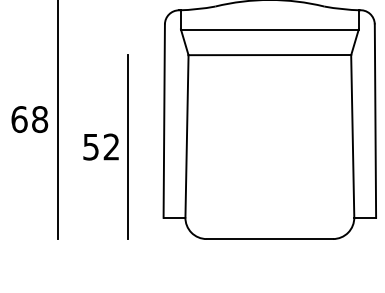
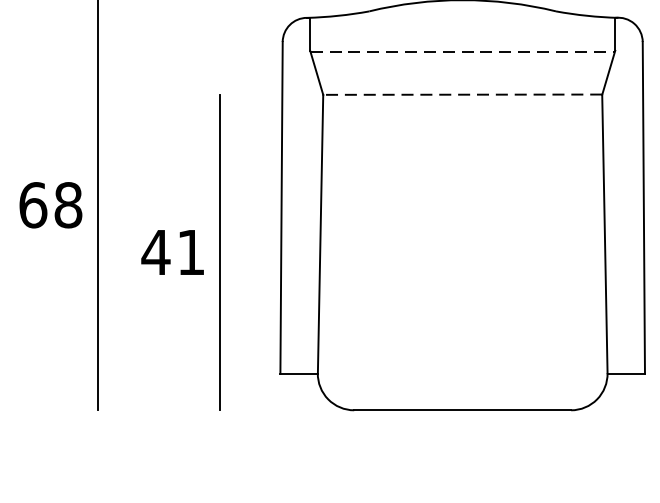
line: (269, 30) -> (462, 52), solid -> dashed
line: (269, 55) -> (462, 95), solid -> dashed
text: (100, 146) -> (172, 251), 52 -> 41

